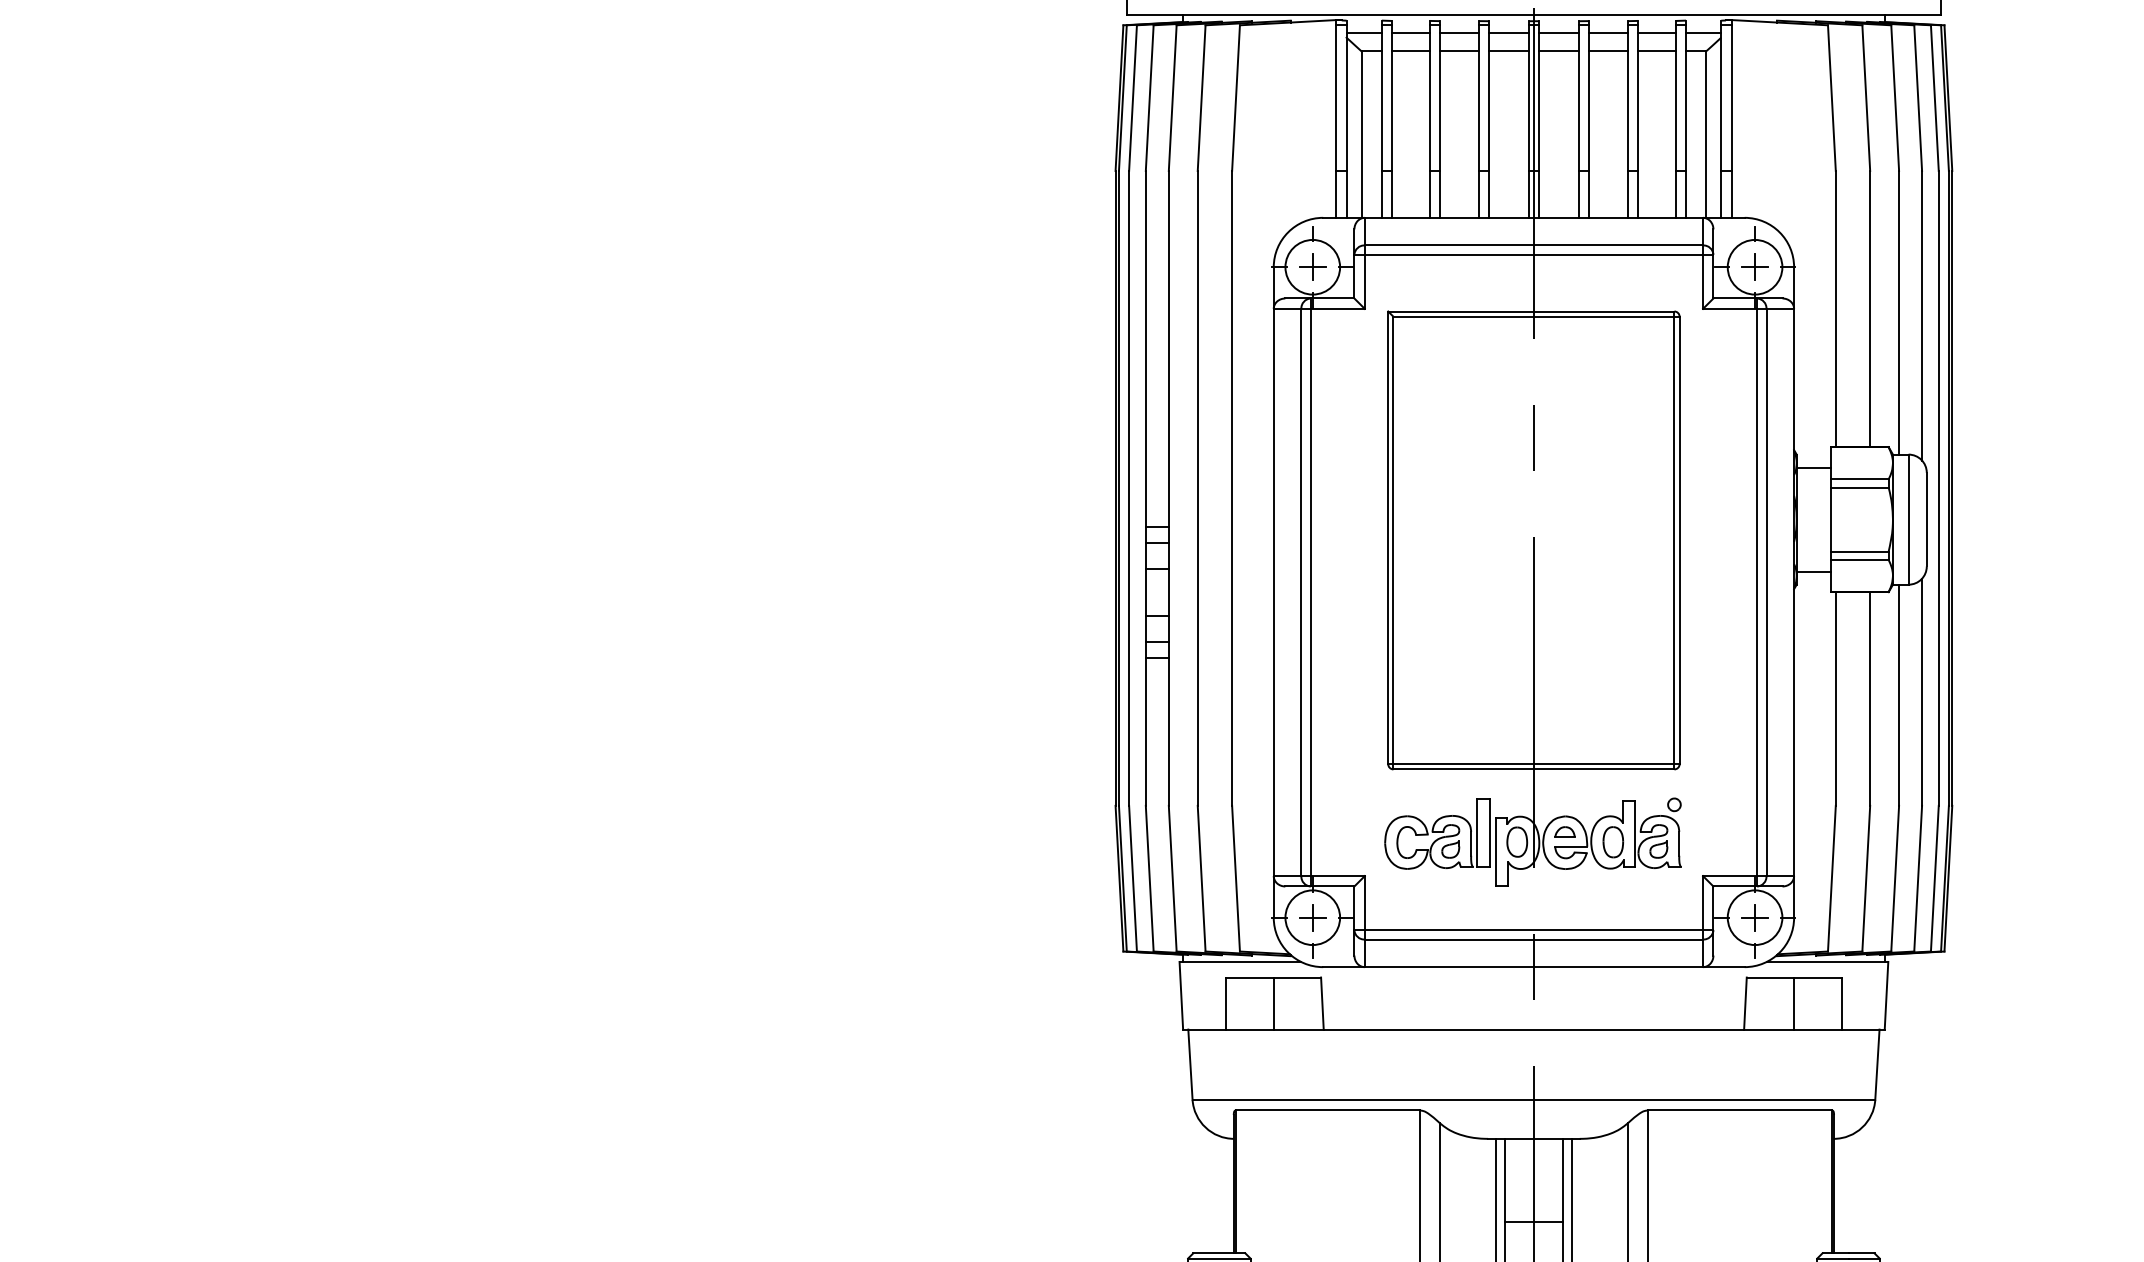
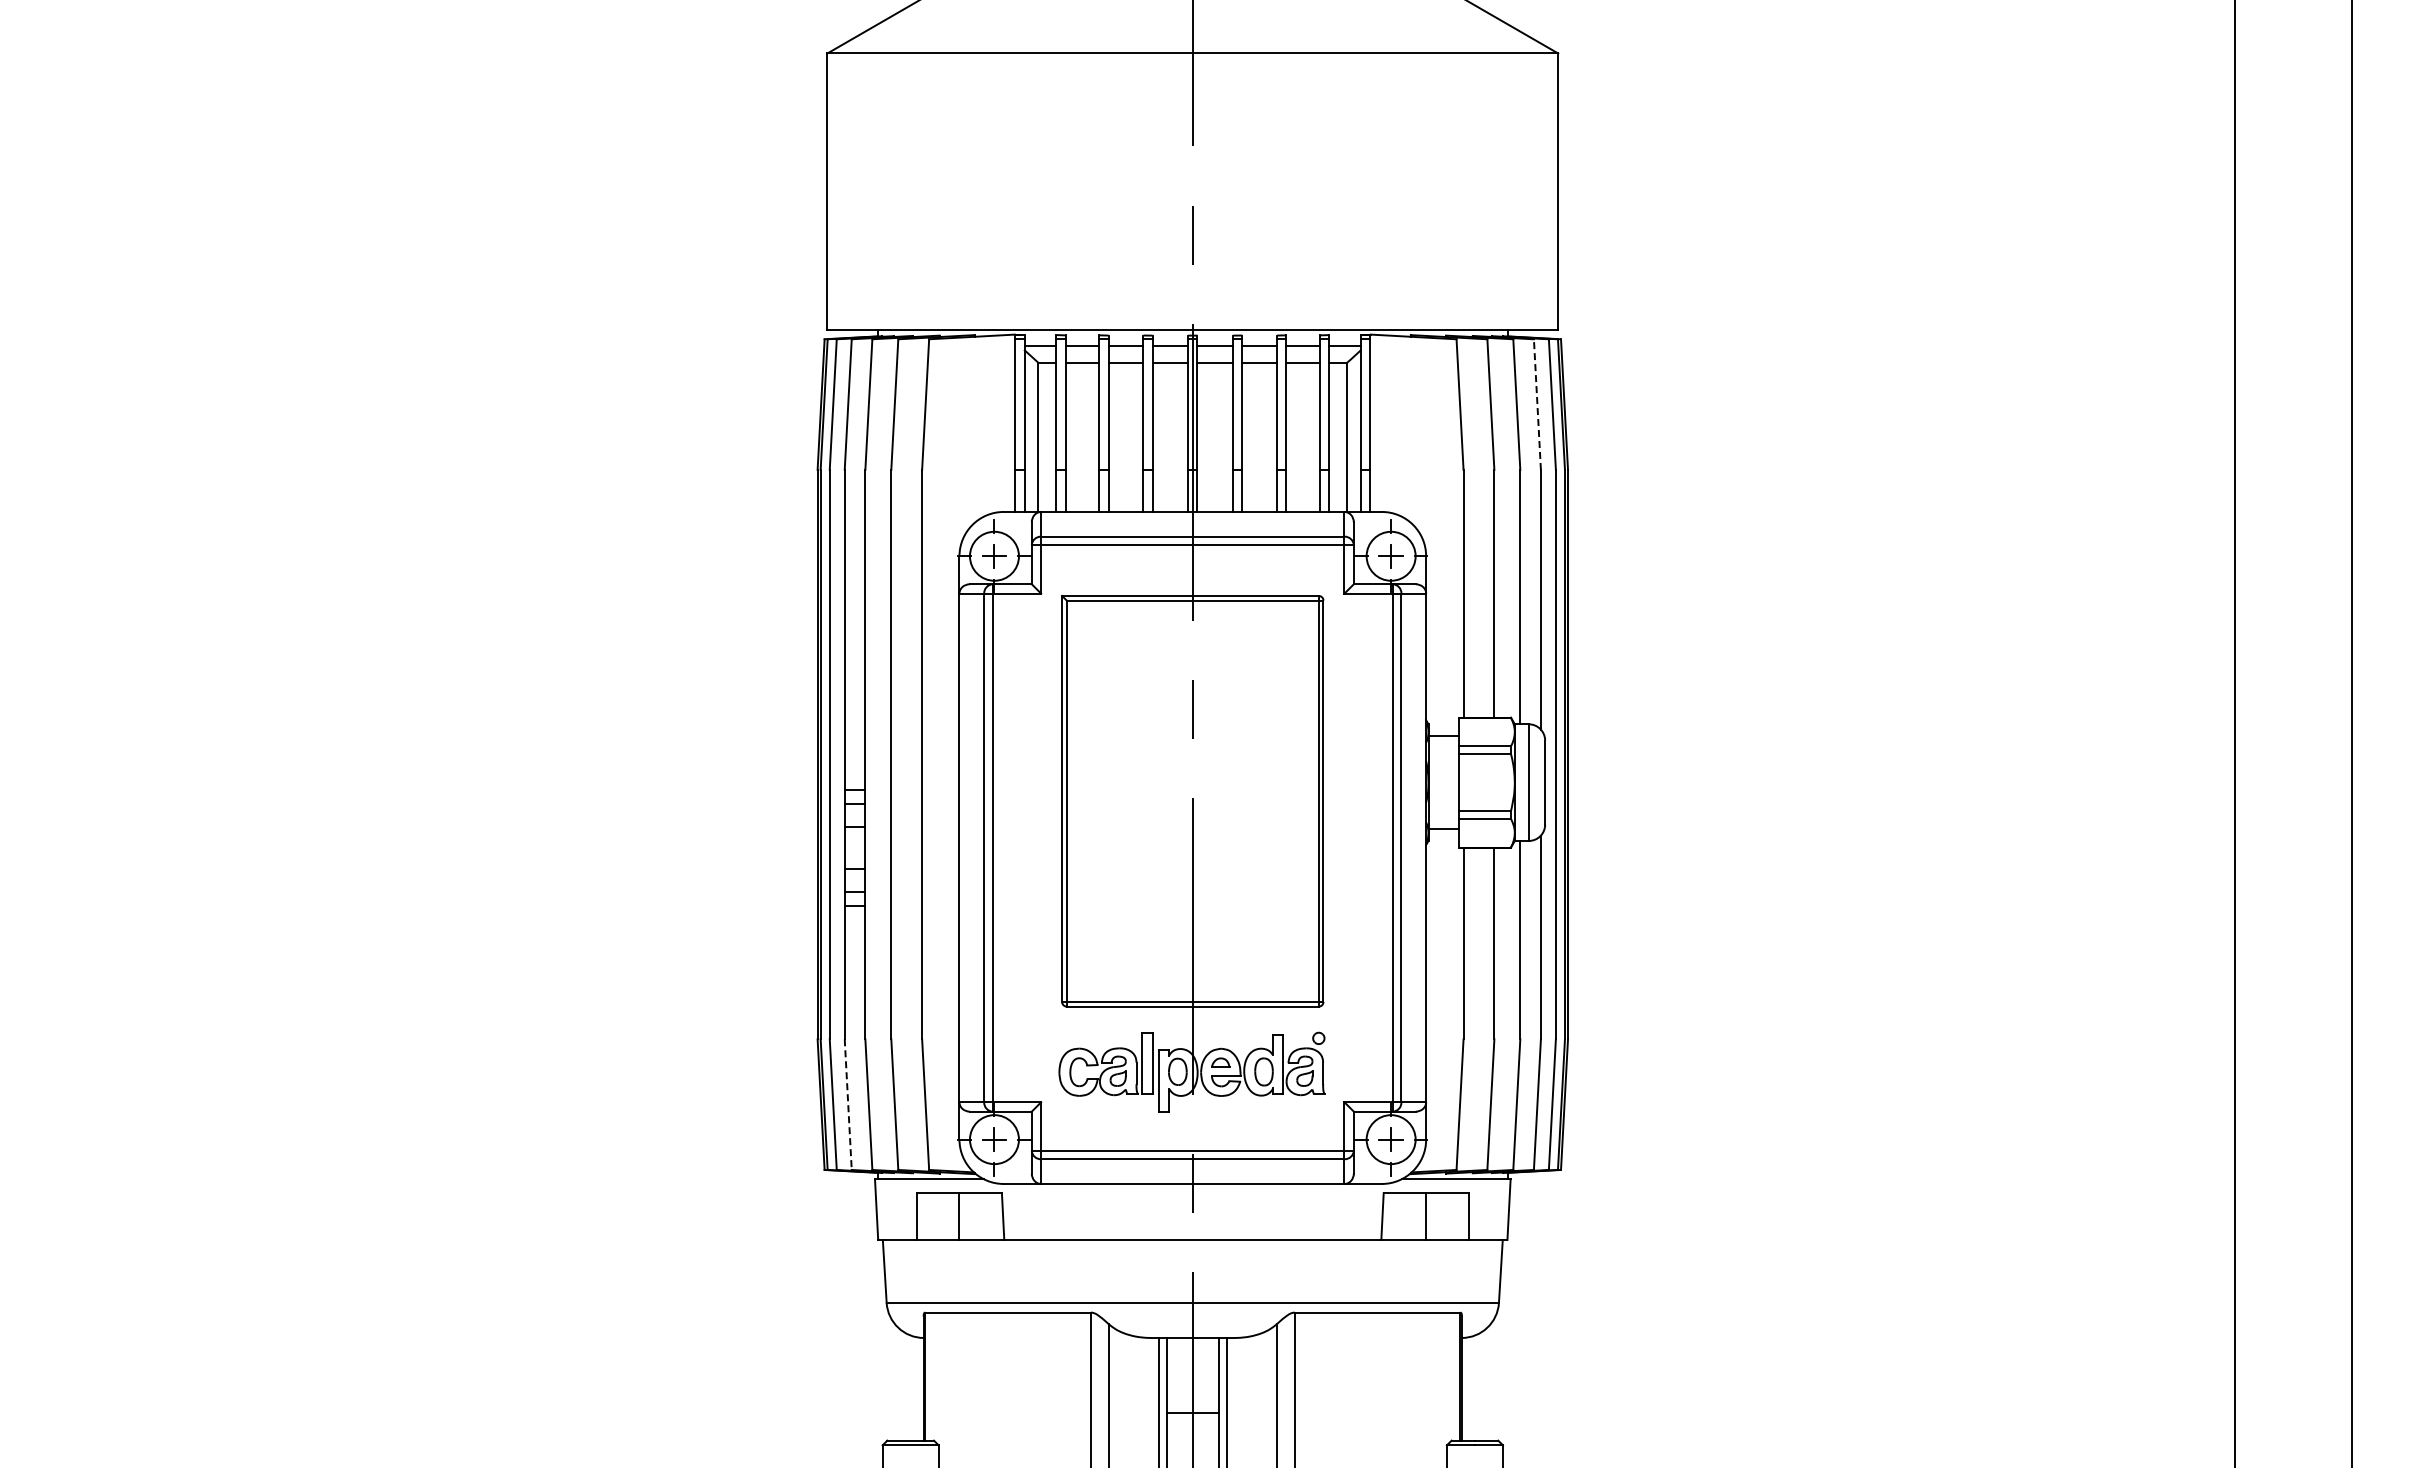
line: (1918, 98) -> (1537, 404), solid -> dashed
line: (1150, 879) -> (848, 1105), solid -> dashed

